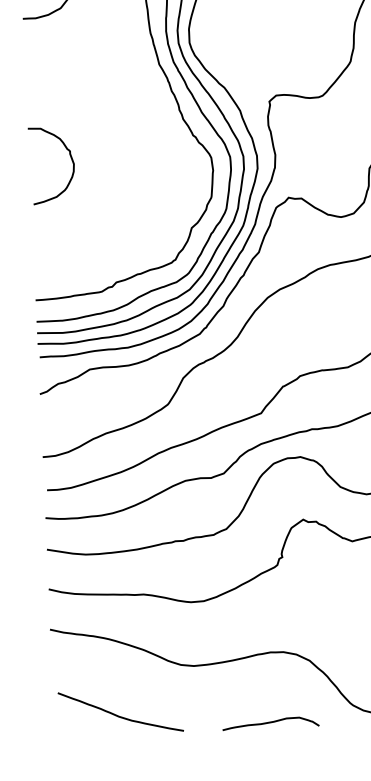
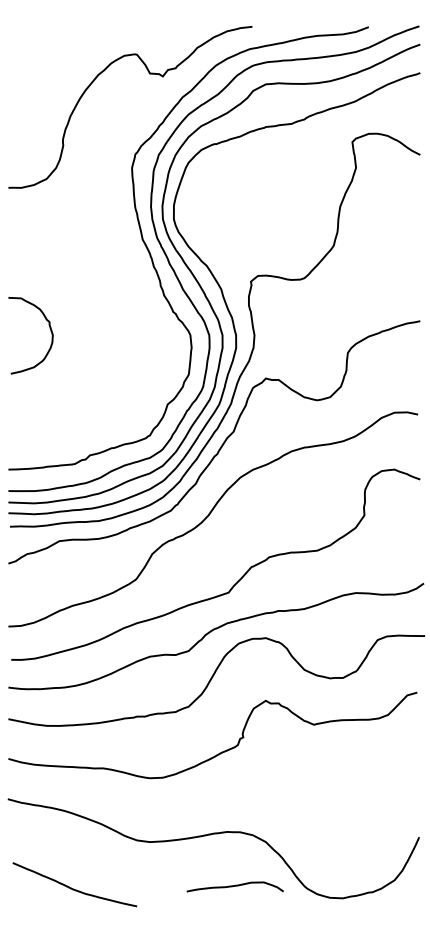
curve: (270, 723) -> (234, 886), moved

